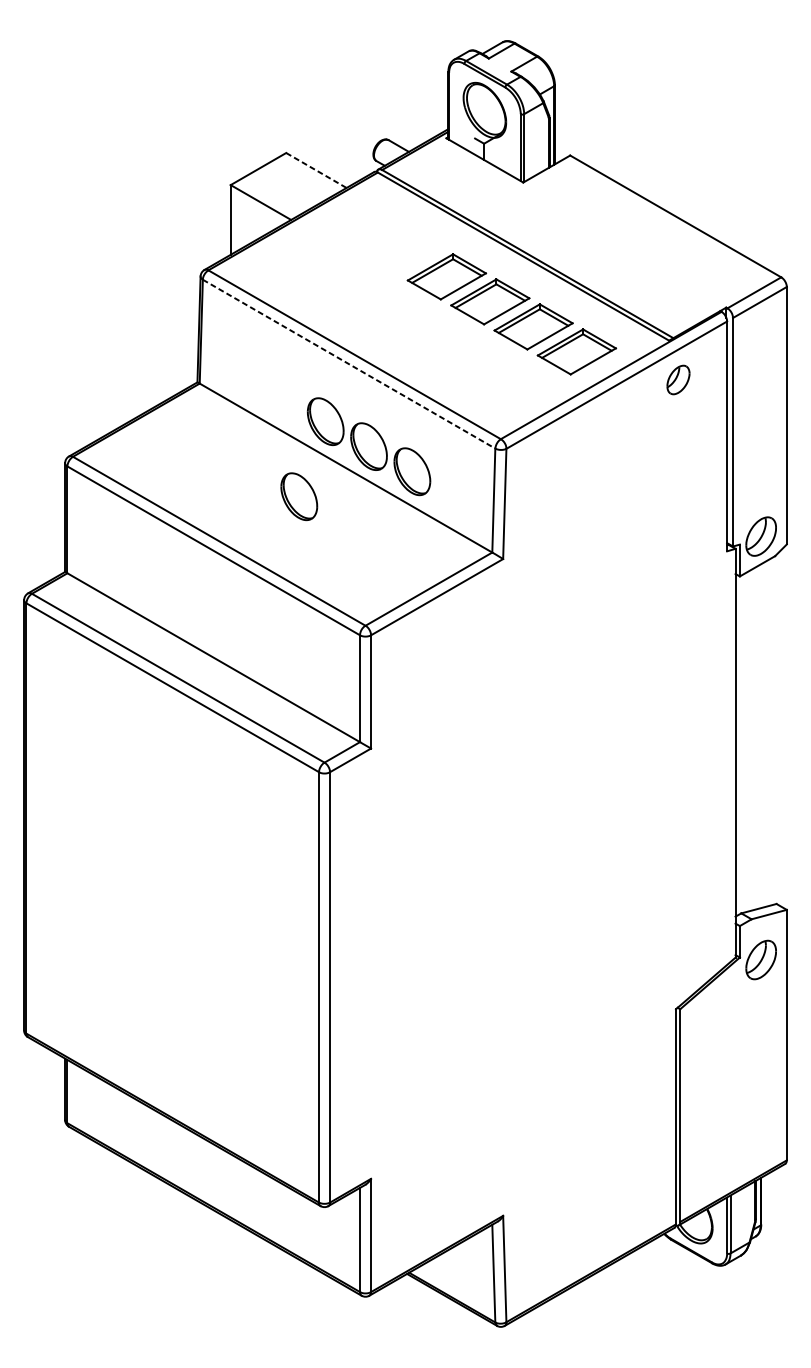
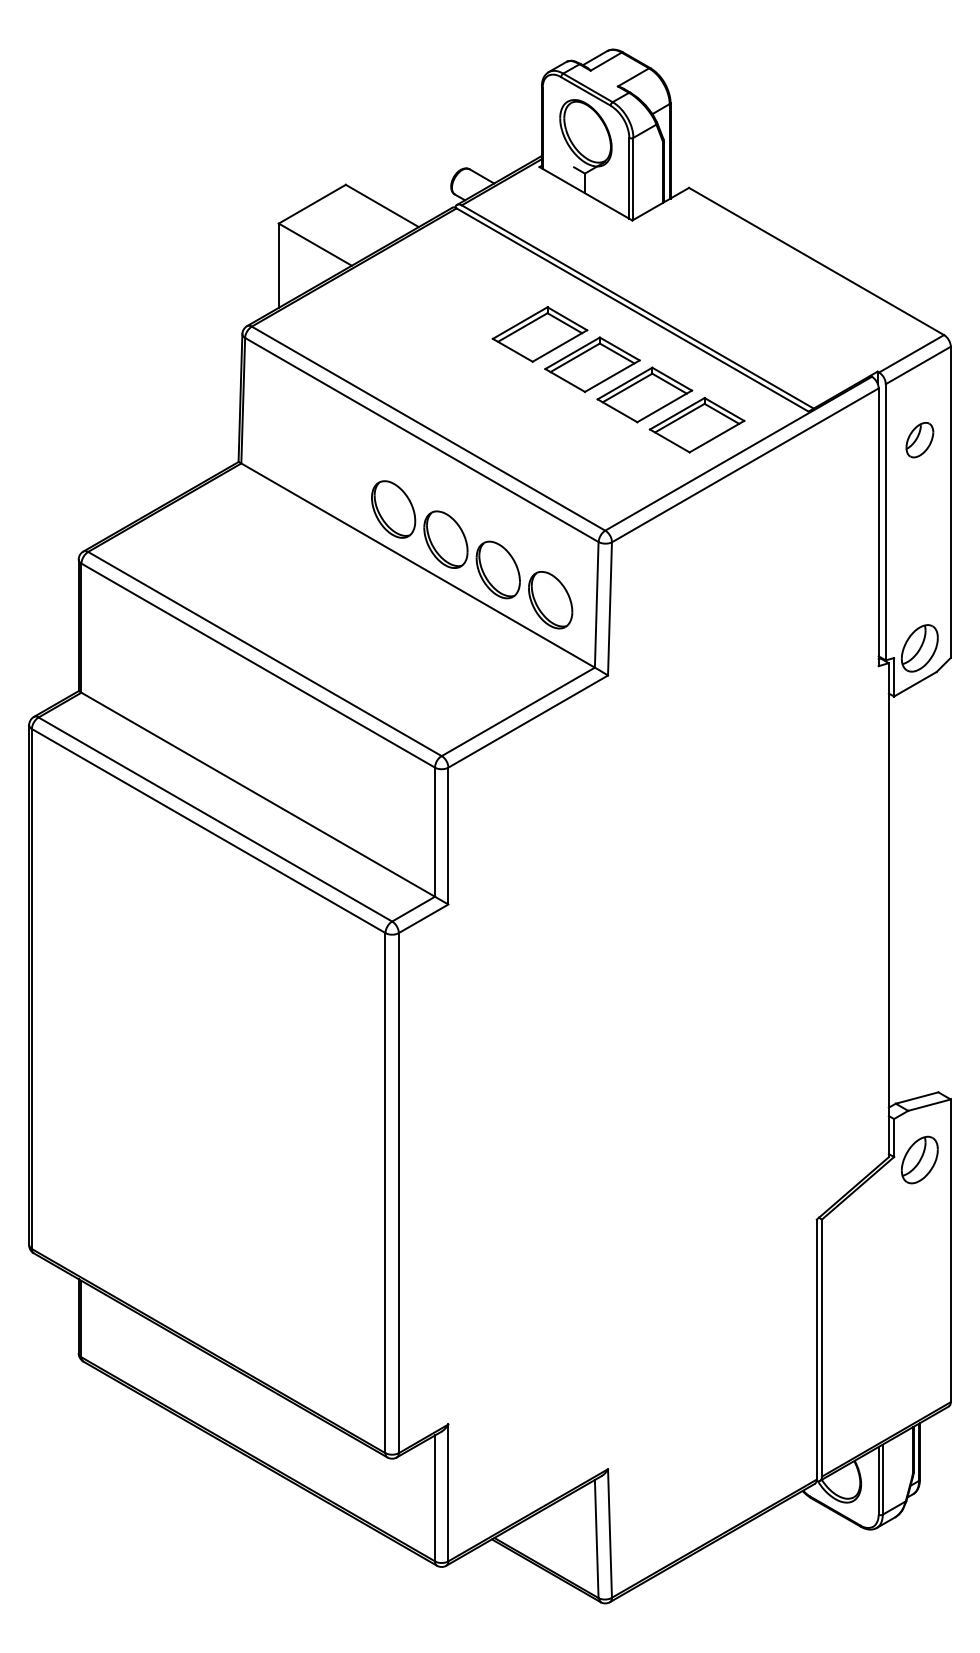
line: (316, 170) -> (382, 206), dashed -> solid
line: (349, 364) -> (422, 440), dashed -> solid
part: (678, 380) -> (919, 440), moved
part: (299, 496) -> (550, 600), moved

